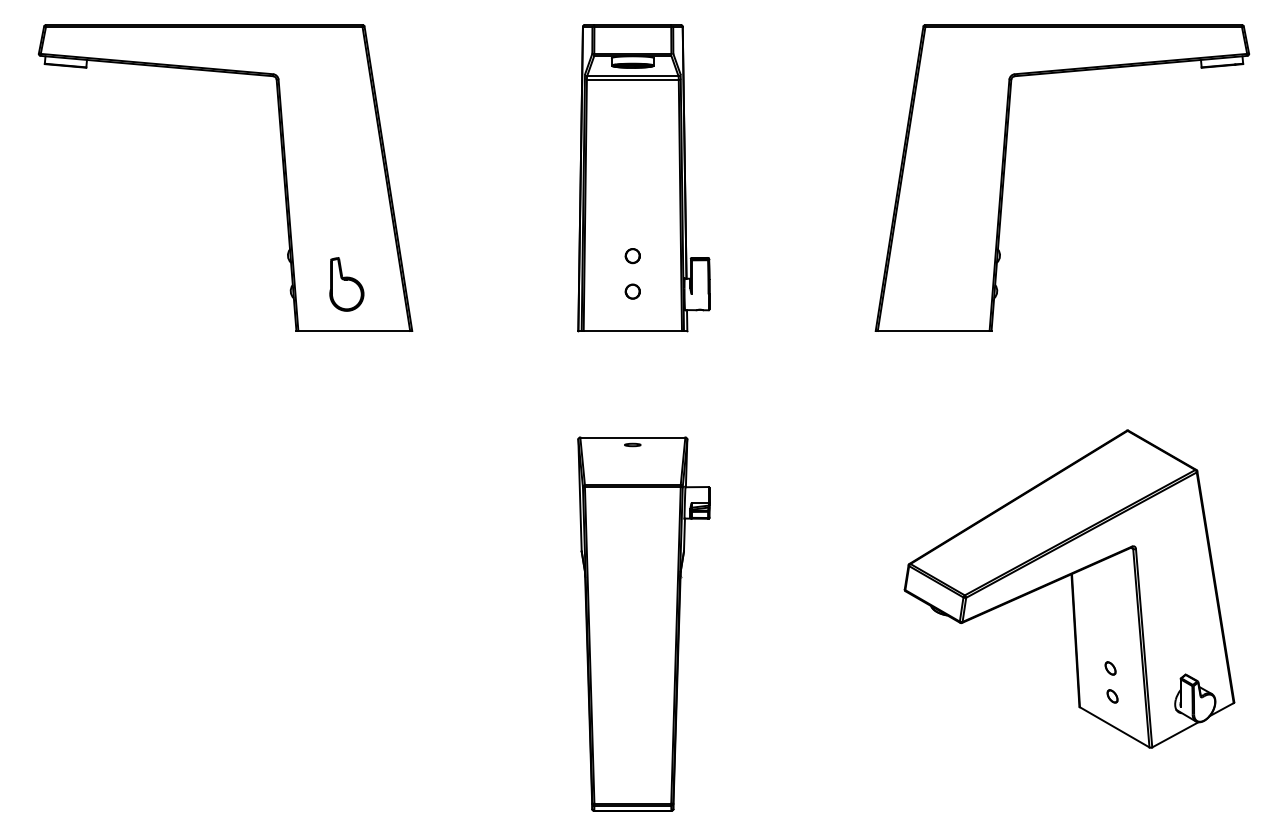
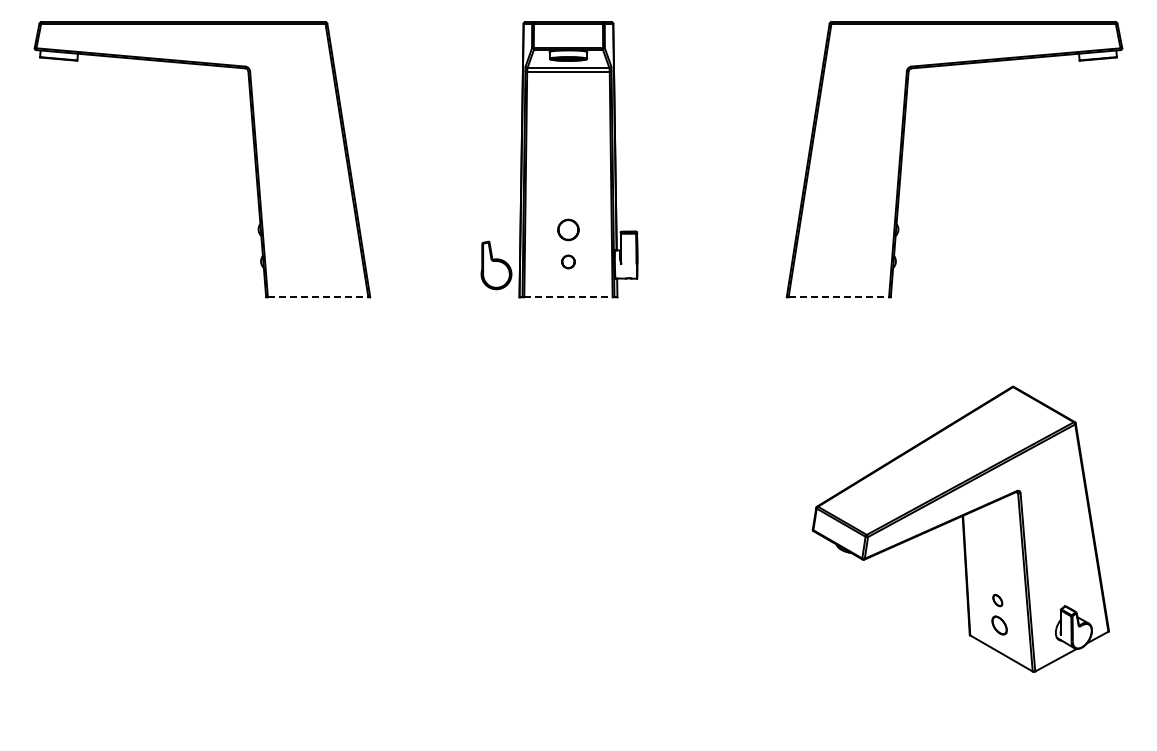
part: (632, 255) -> (568, 229), size x1.6
part: (346, 284) -> (496, 265), moved
line: (354, 331) -> (318, 297), solid -> dashed
line: (632, 331) -> (568, 297), solid -> dashed
line: (934, 331) -> (839, 297), solid -> dashed
part: (644, 623) -> (578, 560), removed
part: (1112, 696) -> (999, 625), size x1.6

